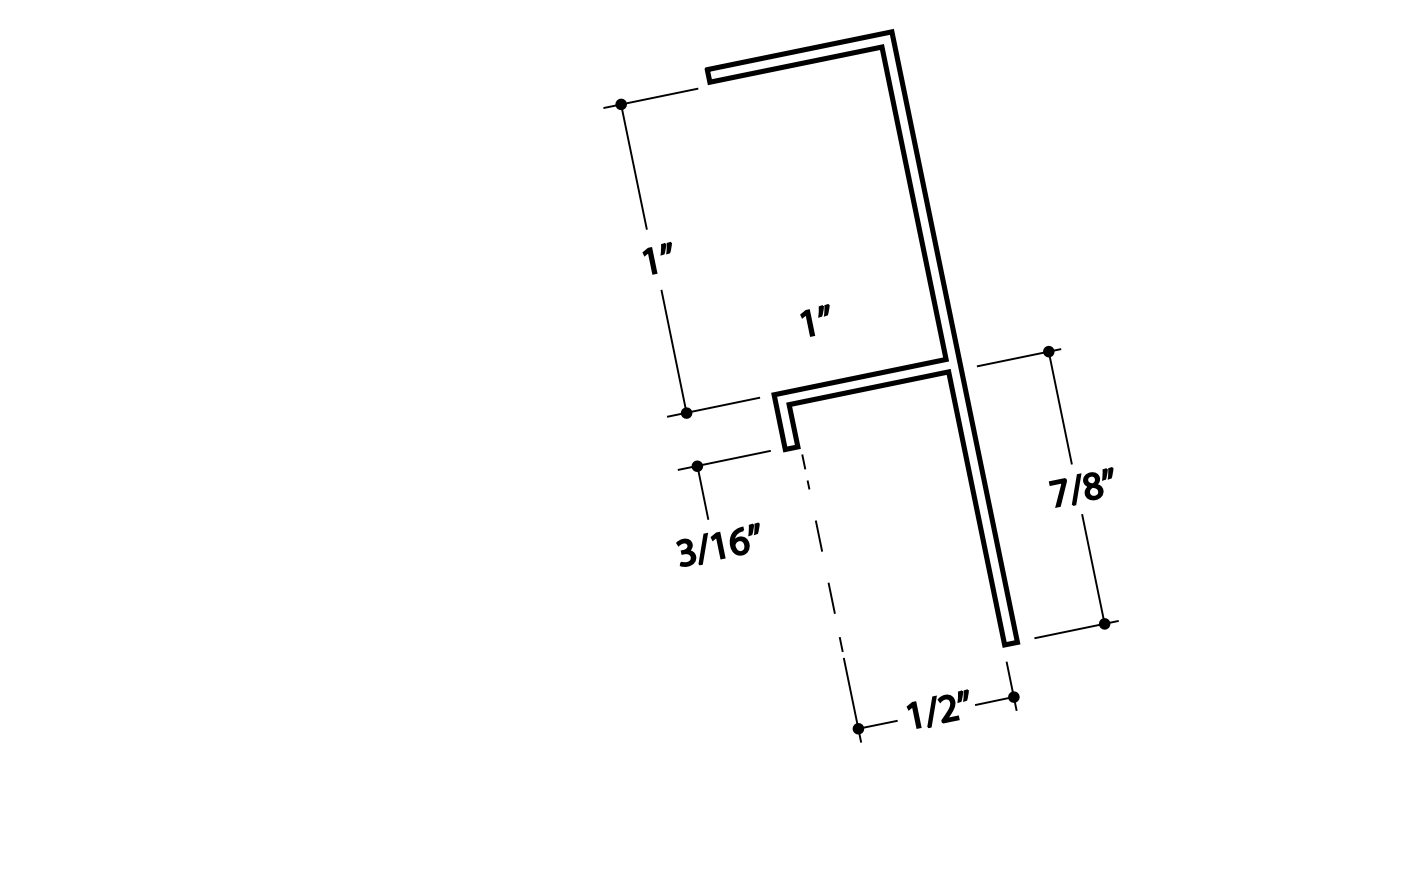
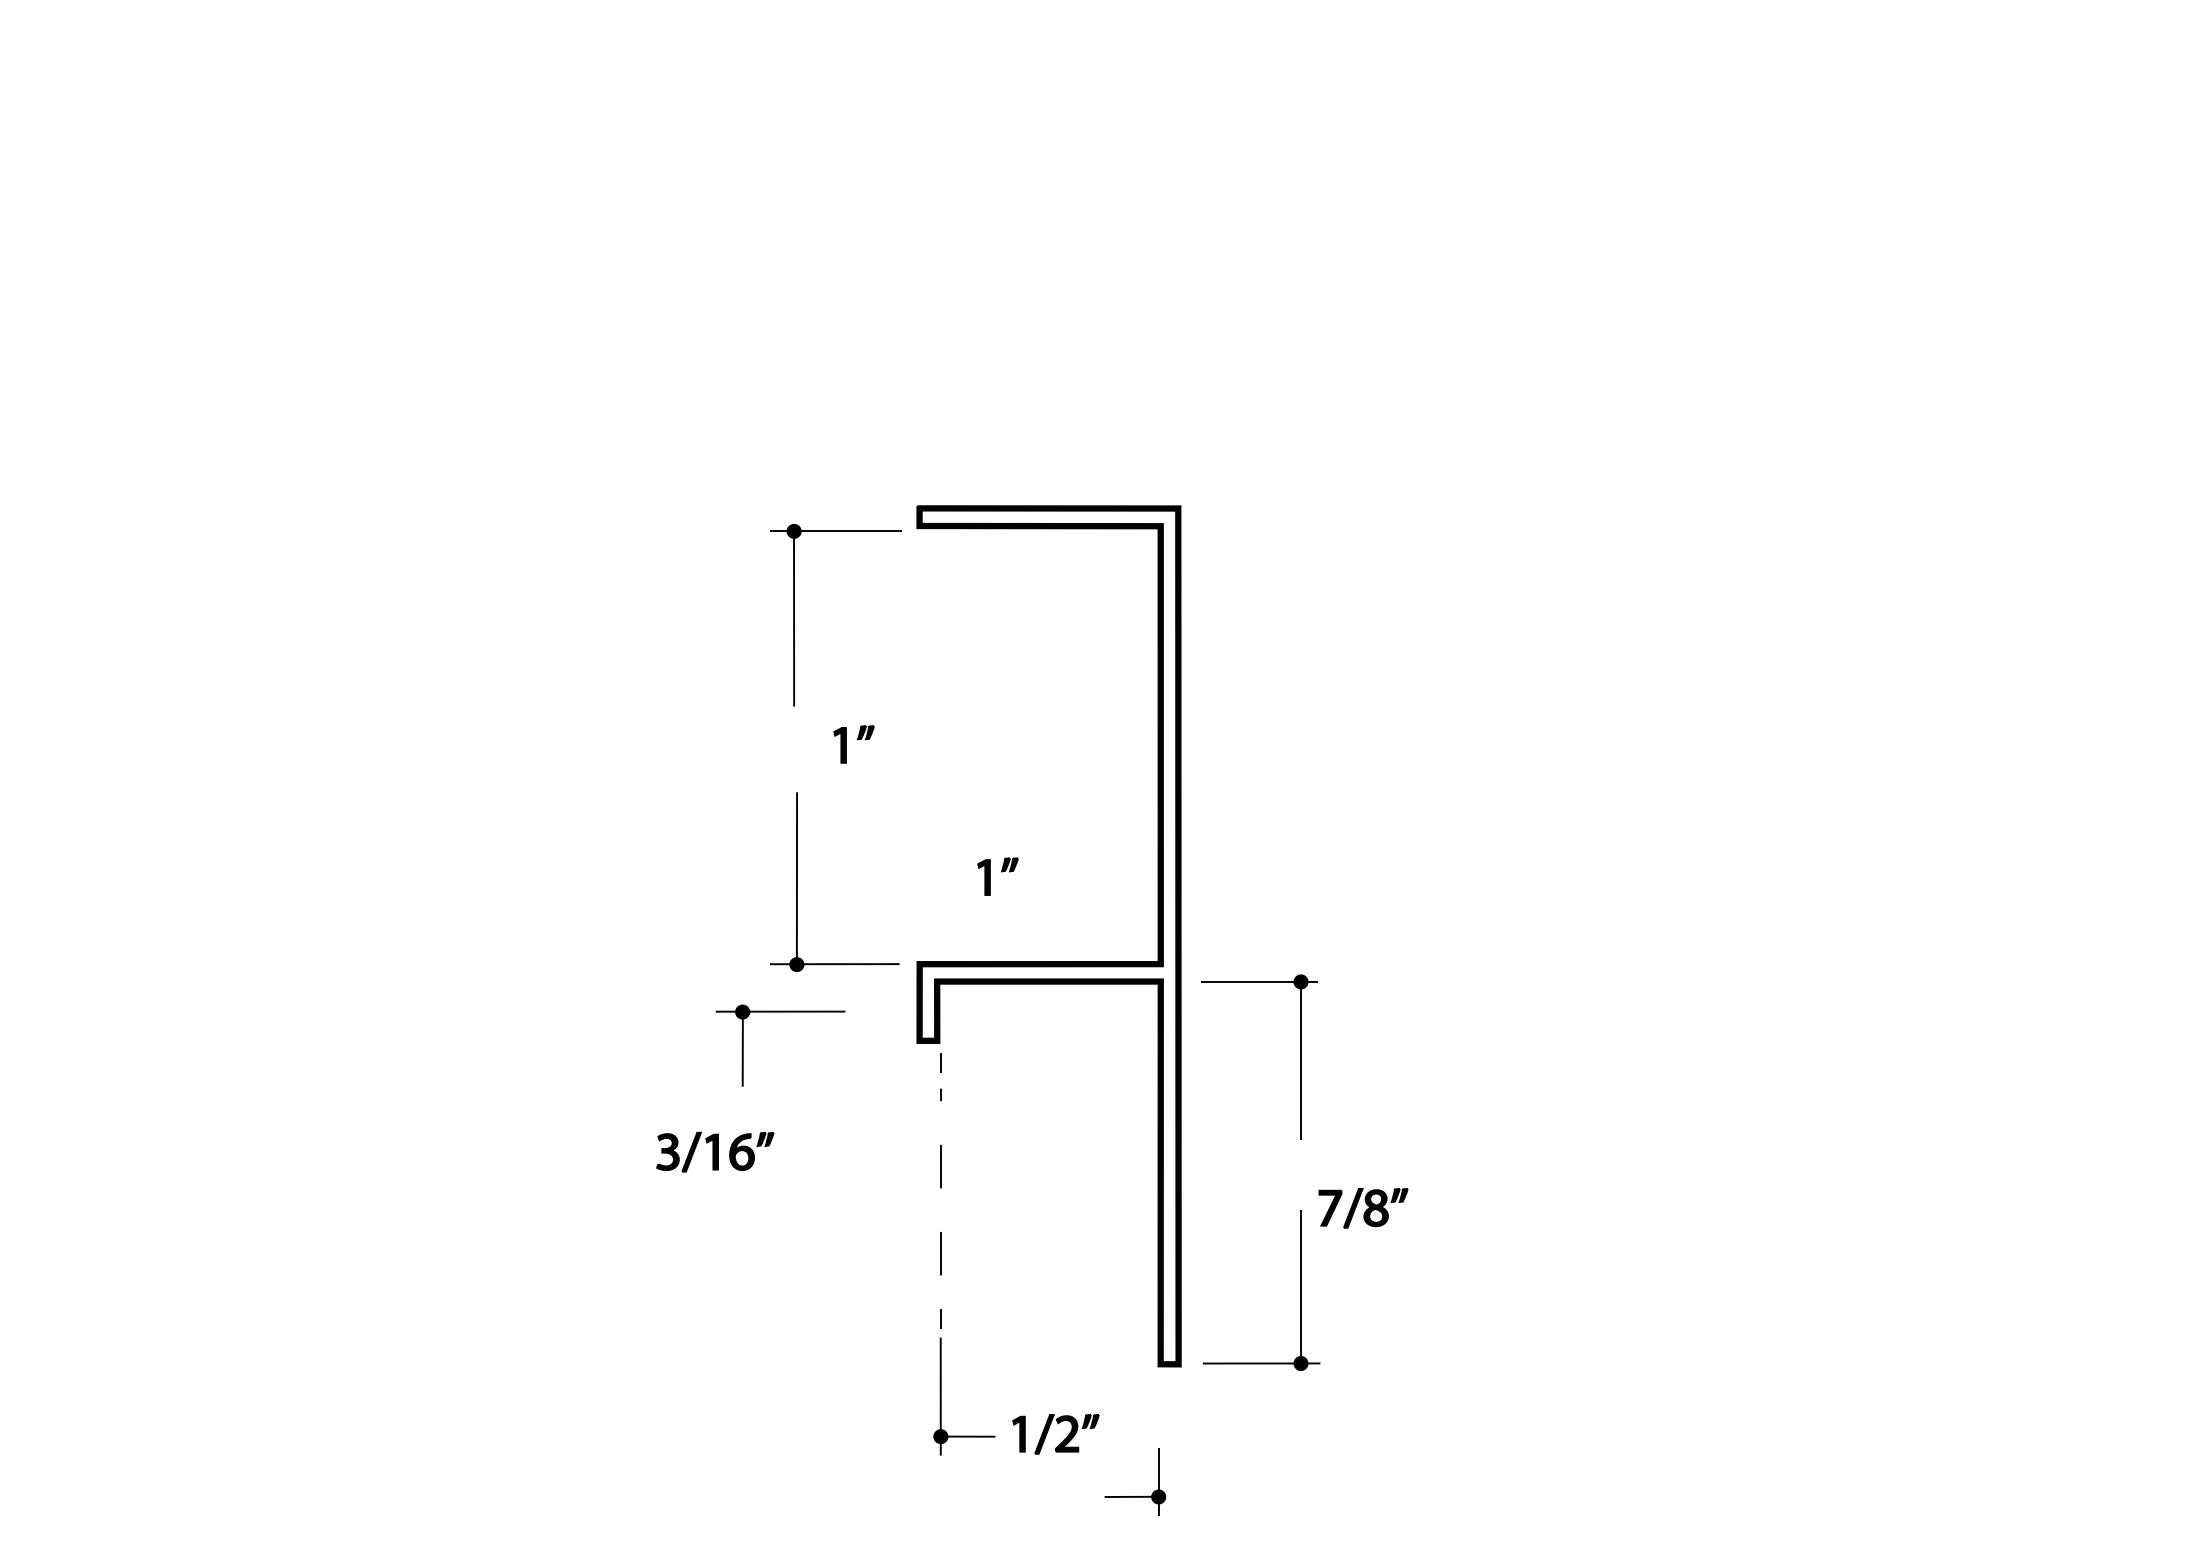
part: (659, 258) -> (853, 744), moved
part: (724, 461) -> (780, 1012), moved
part: (1083, 488) -> (1363, 1208), moved
part: (720, 545) -> (715, 1151), moved
part: (997, 700) -> (1135, 1496), moved

